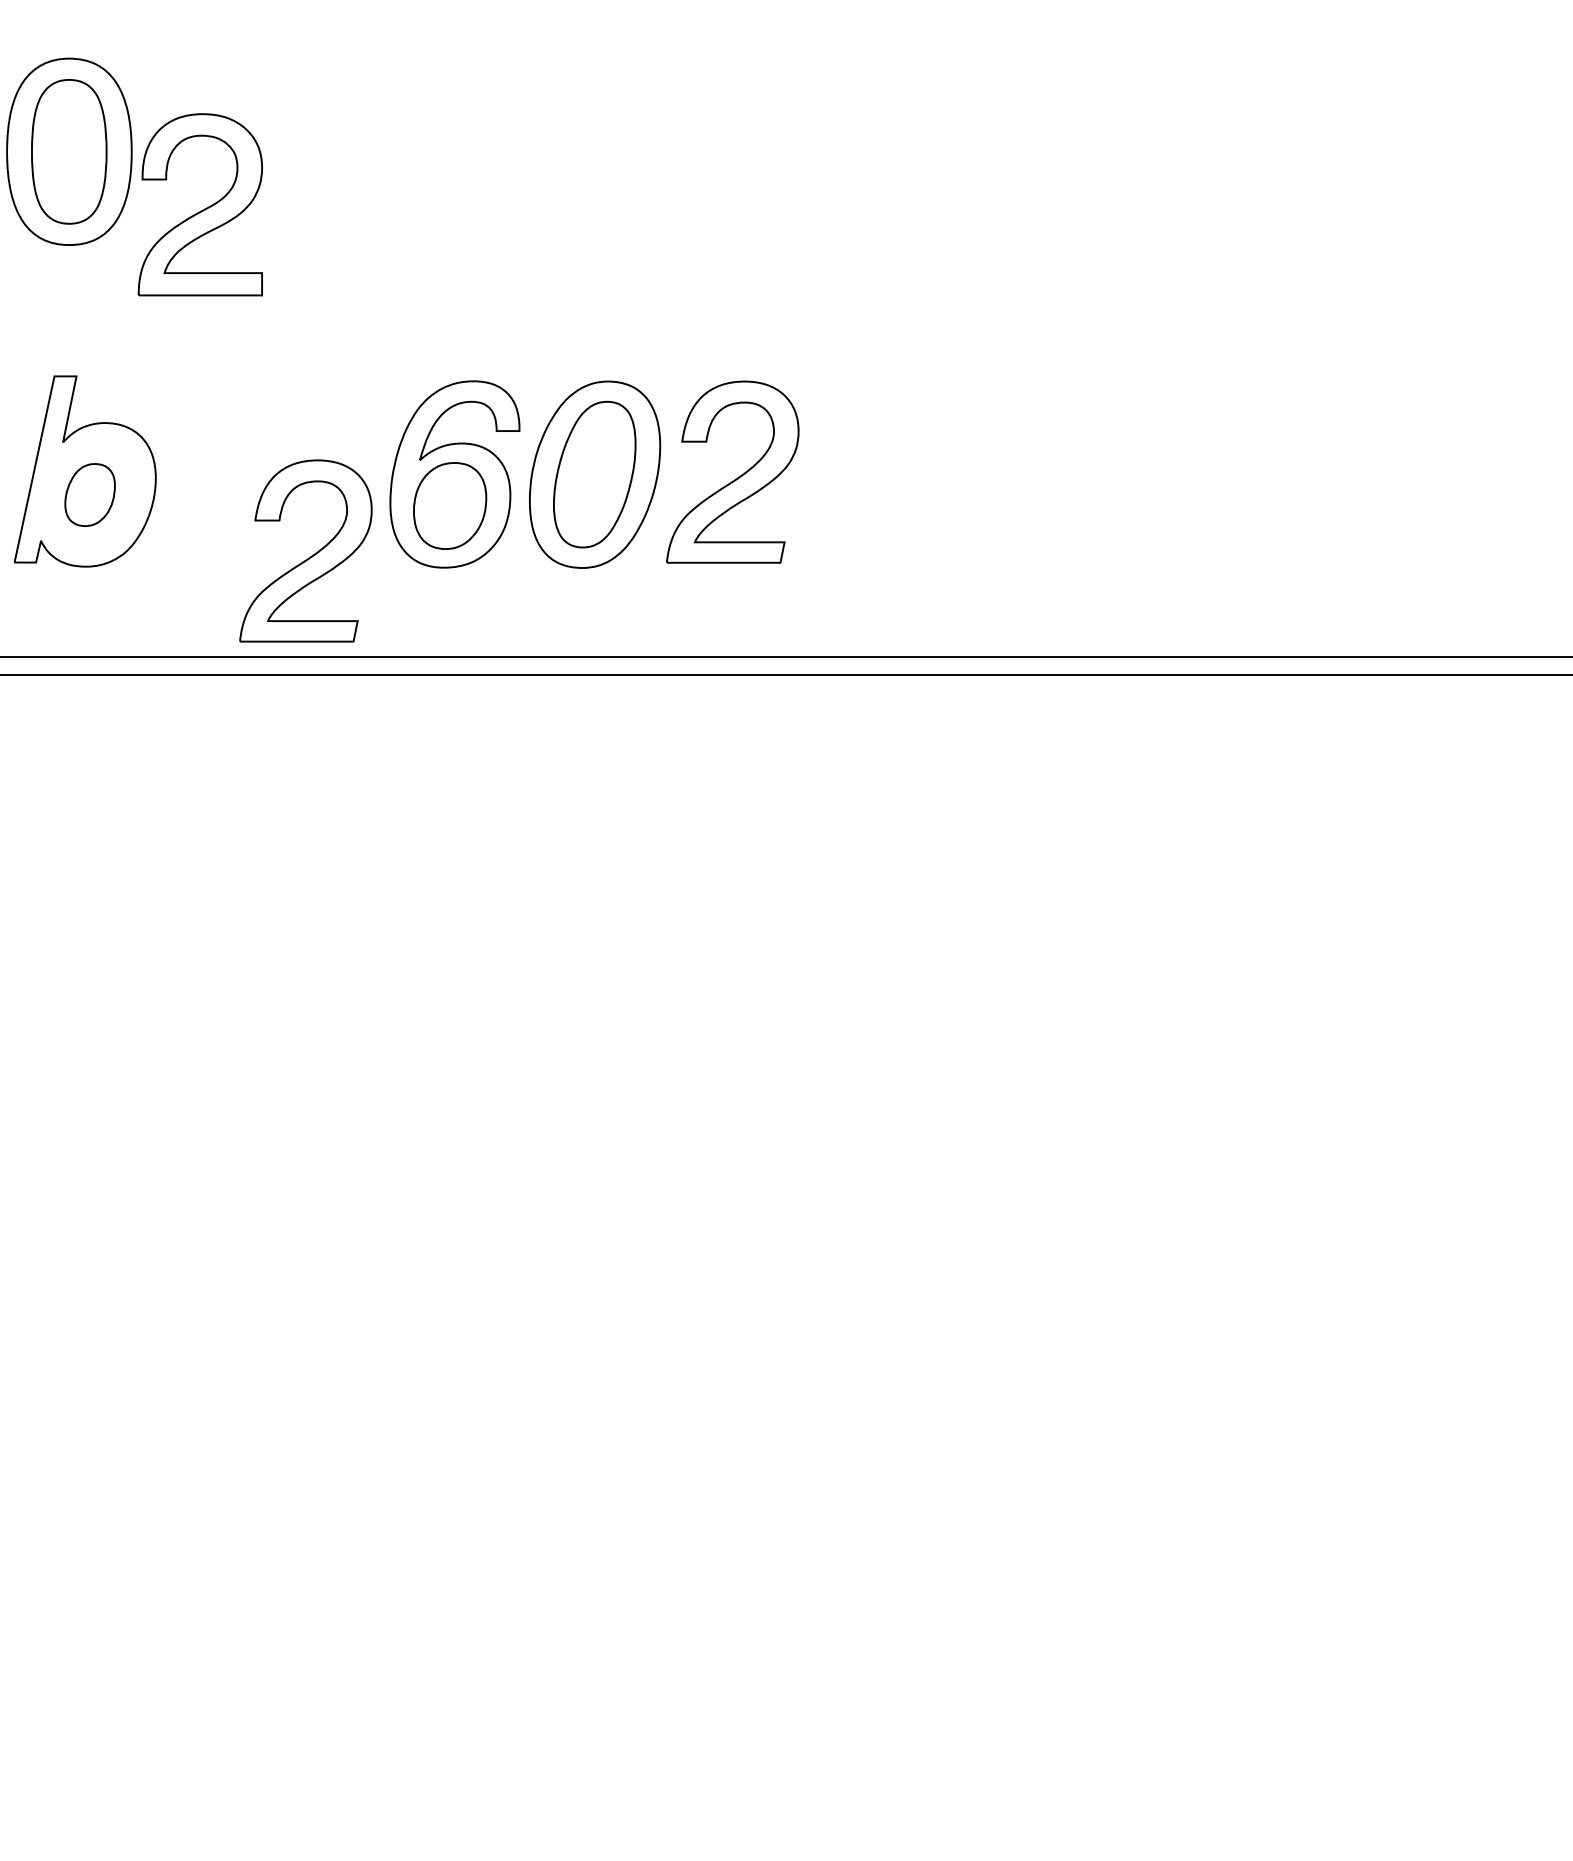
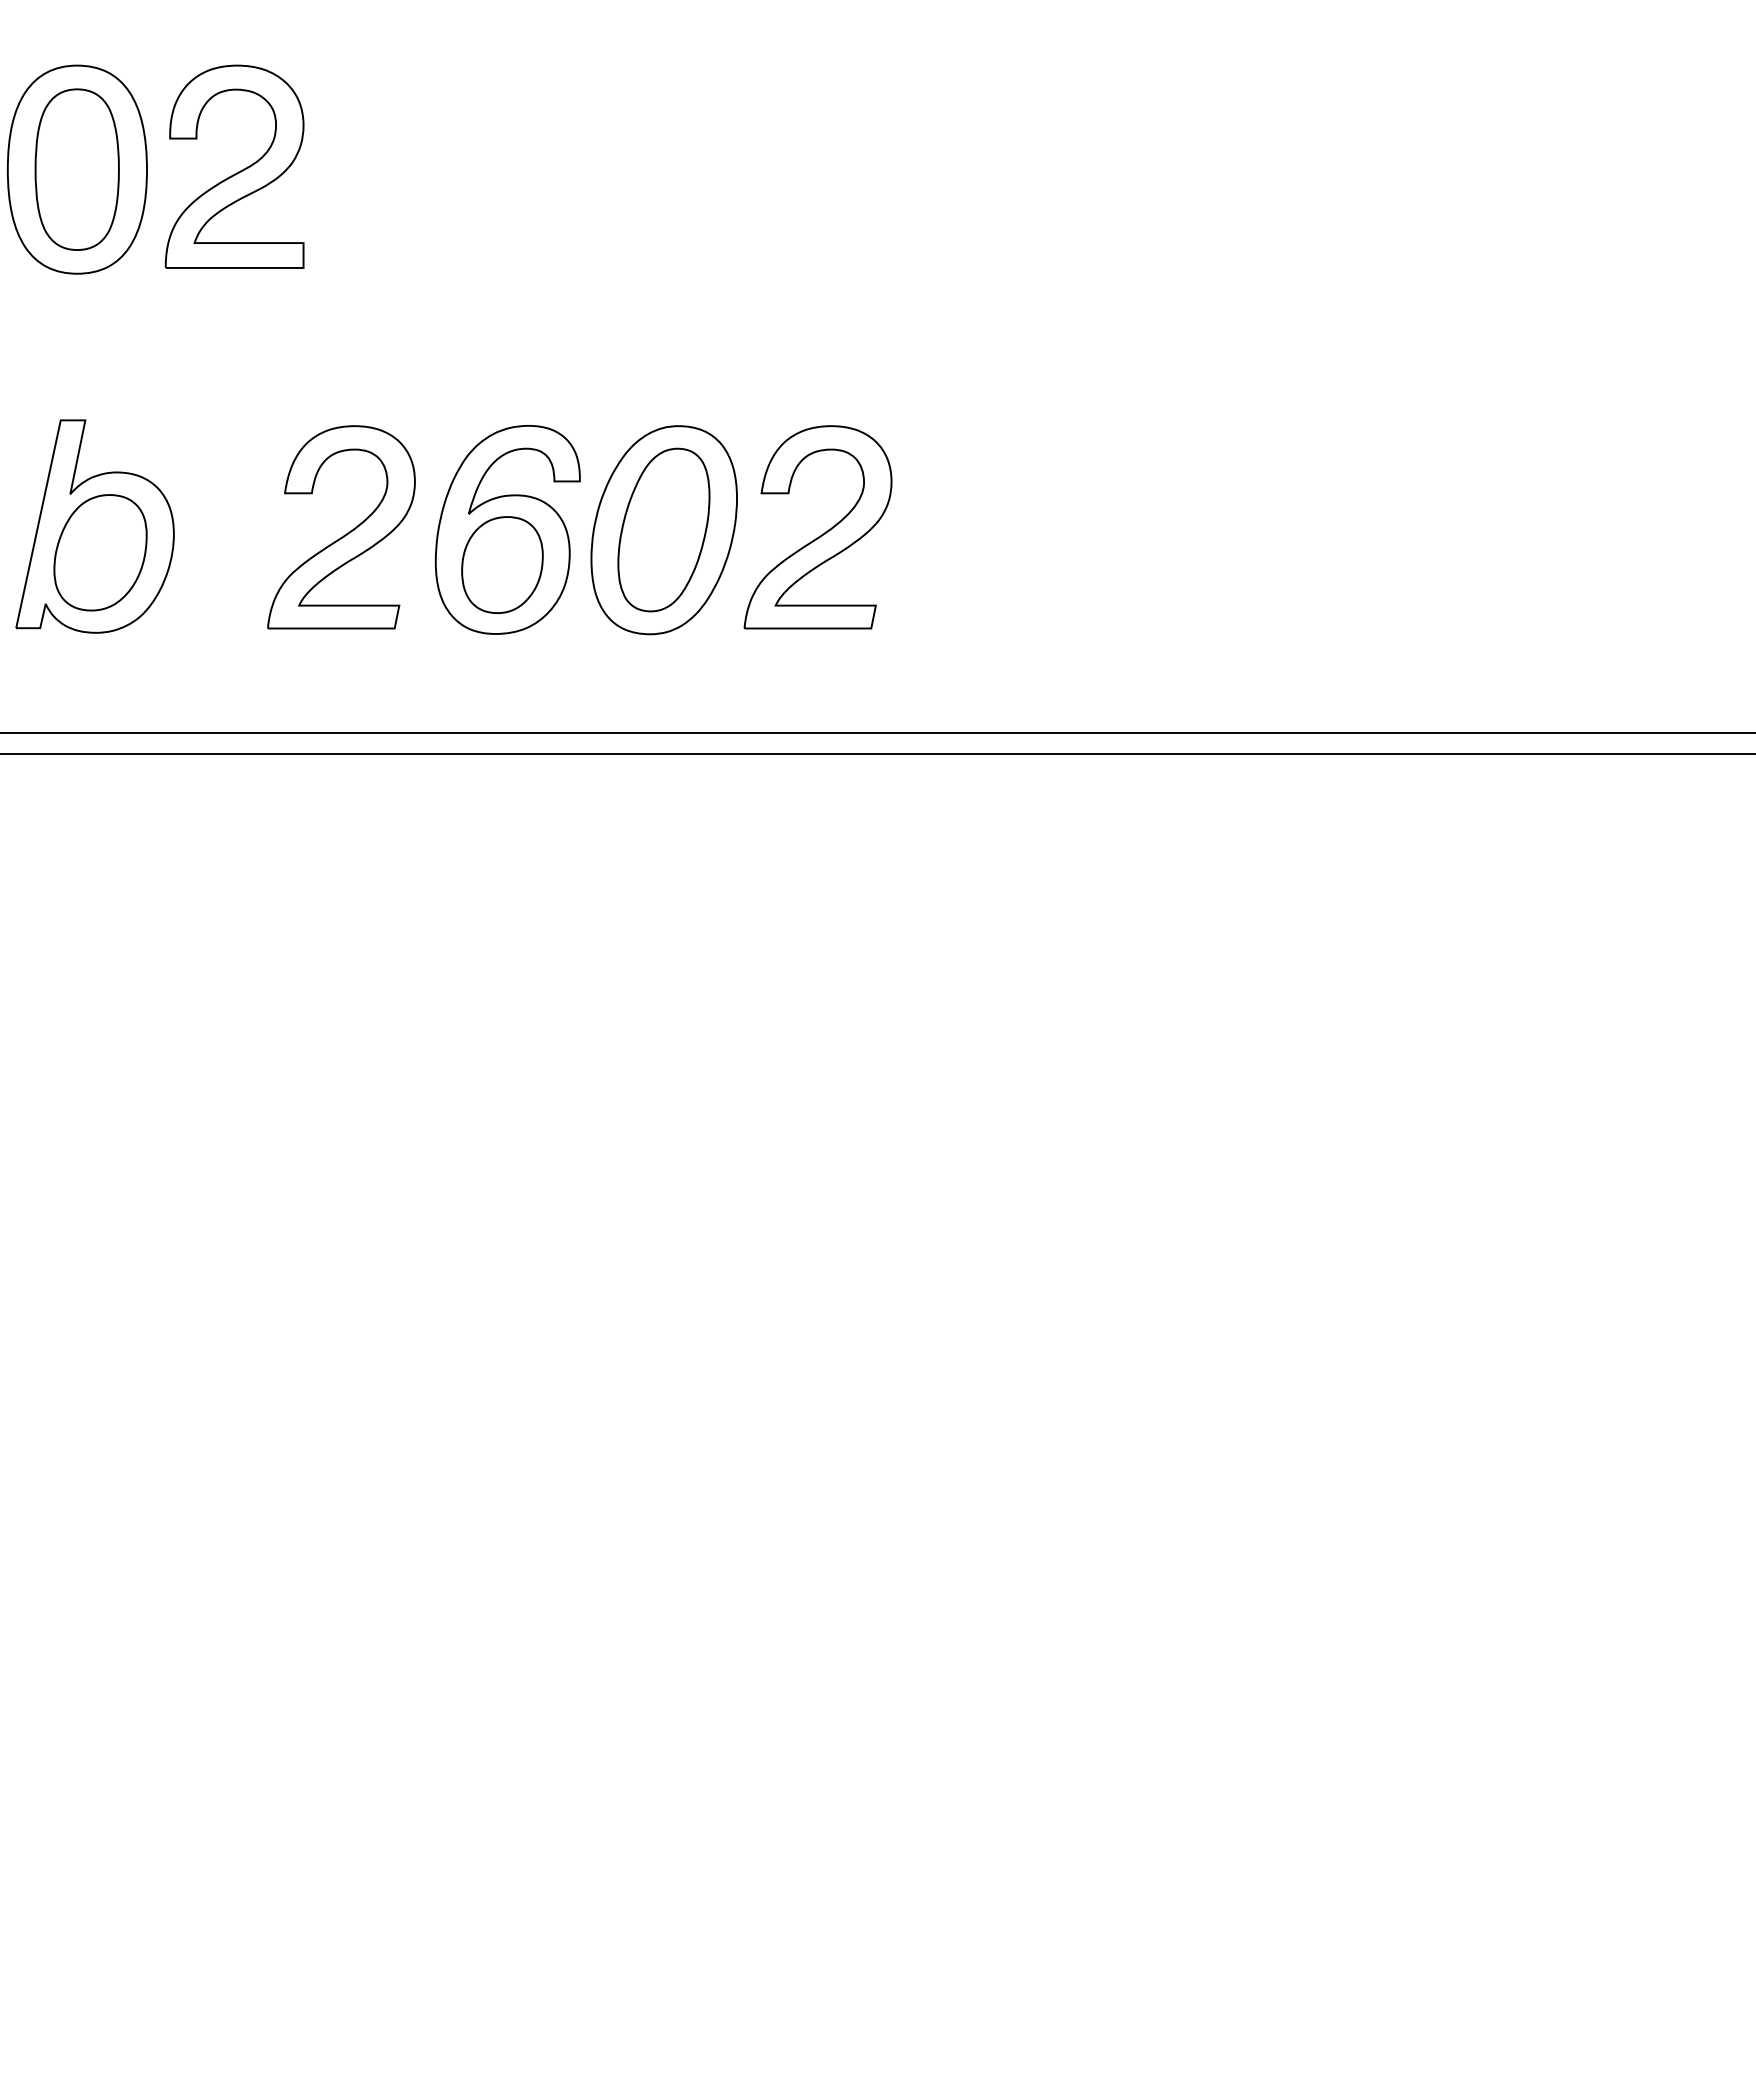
part: (202, 209) -> (236, 172), moved
part: (90, 494) -> (100, 552), size x1.67
part: (308, 557) -> (344, 534), moved

